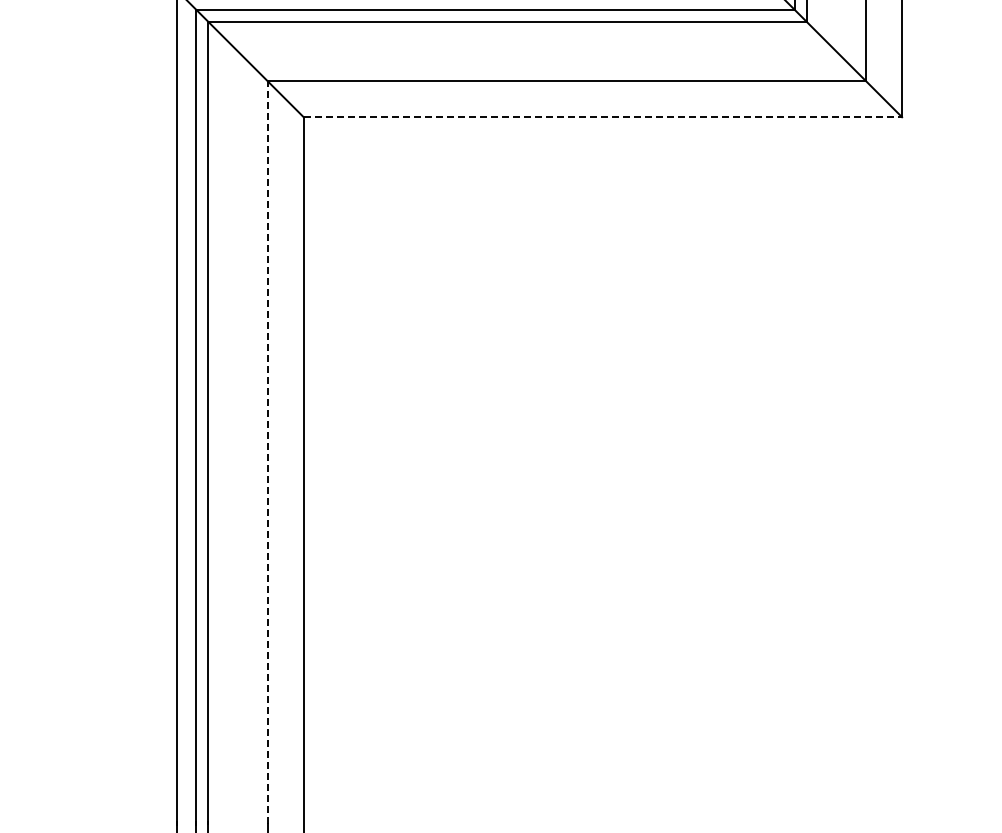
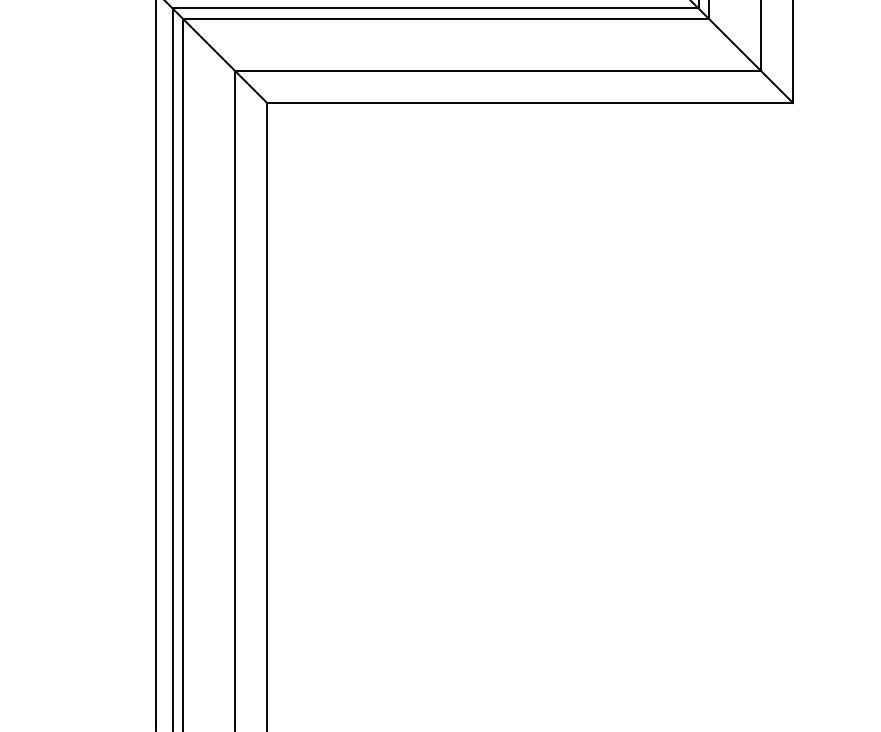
line: (603, 117) -> (530, 103), dashed -> solid
line: (267, 452) -> (235, 397), dashed -> solid

